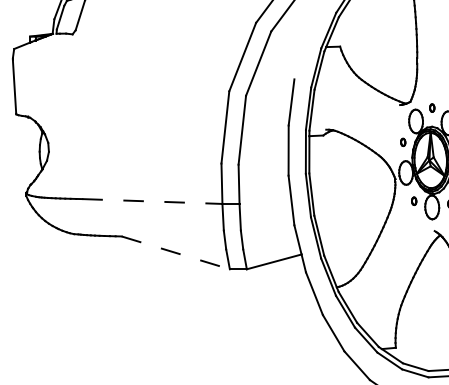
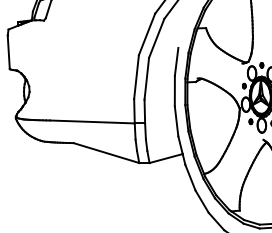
line: (152, 200) -> (92, 121), dashed -> solid
line: (175, 253) -> (106, 153), dashed -> solid

